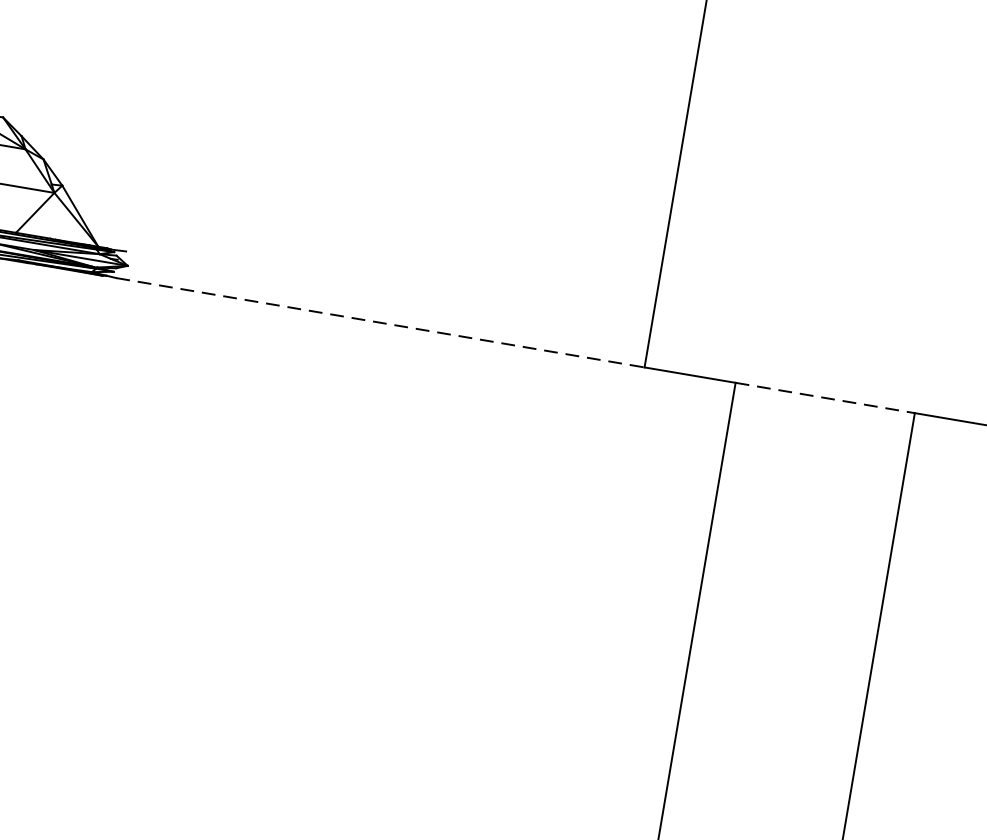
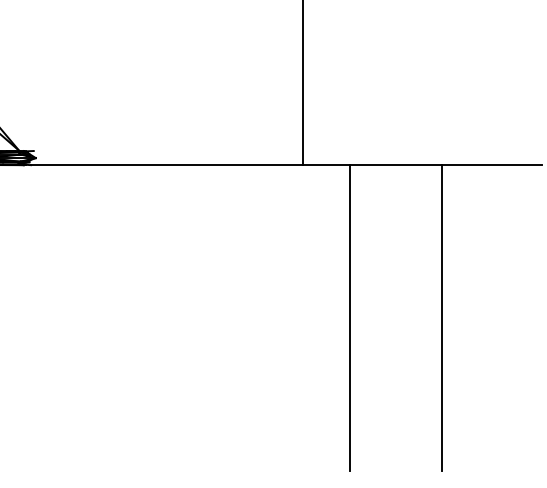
line: (379, 323) -> (166, 165), dashed -> solid
line: (826, 398) -> (396, 165), dashed -> solid

